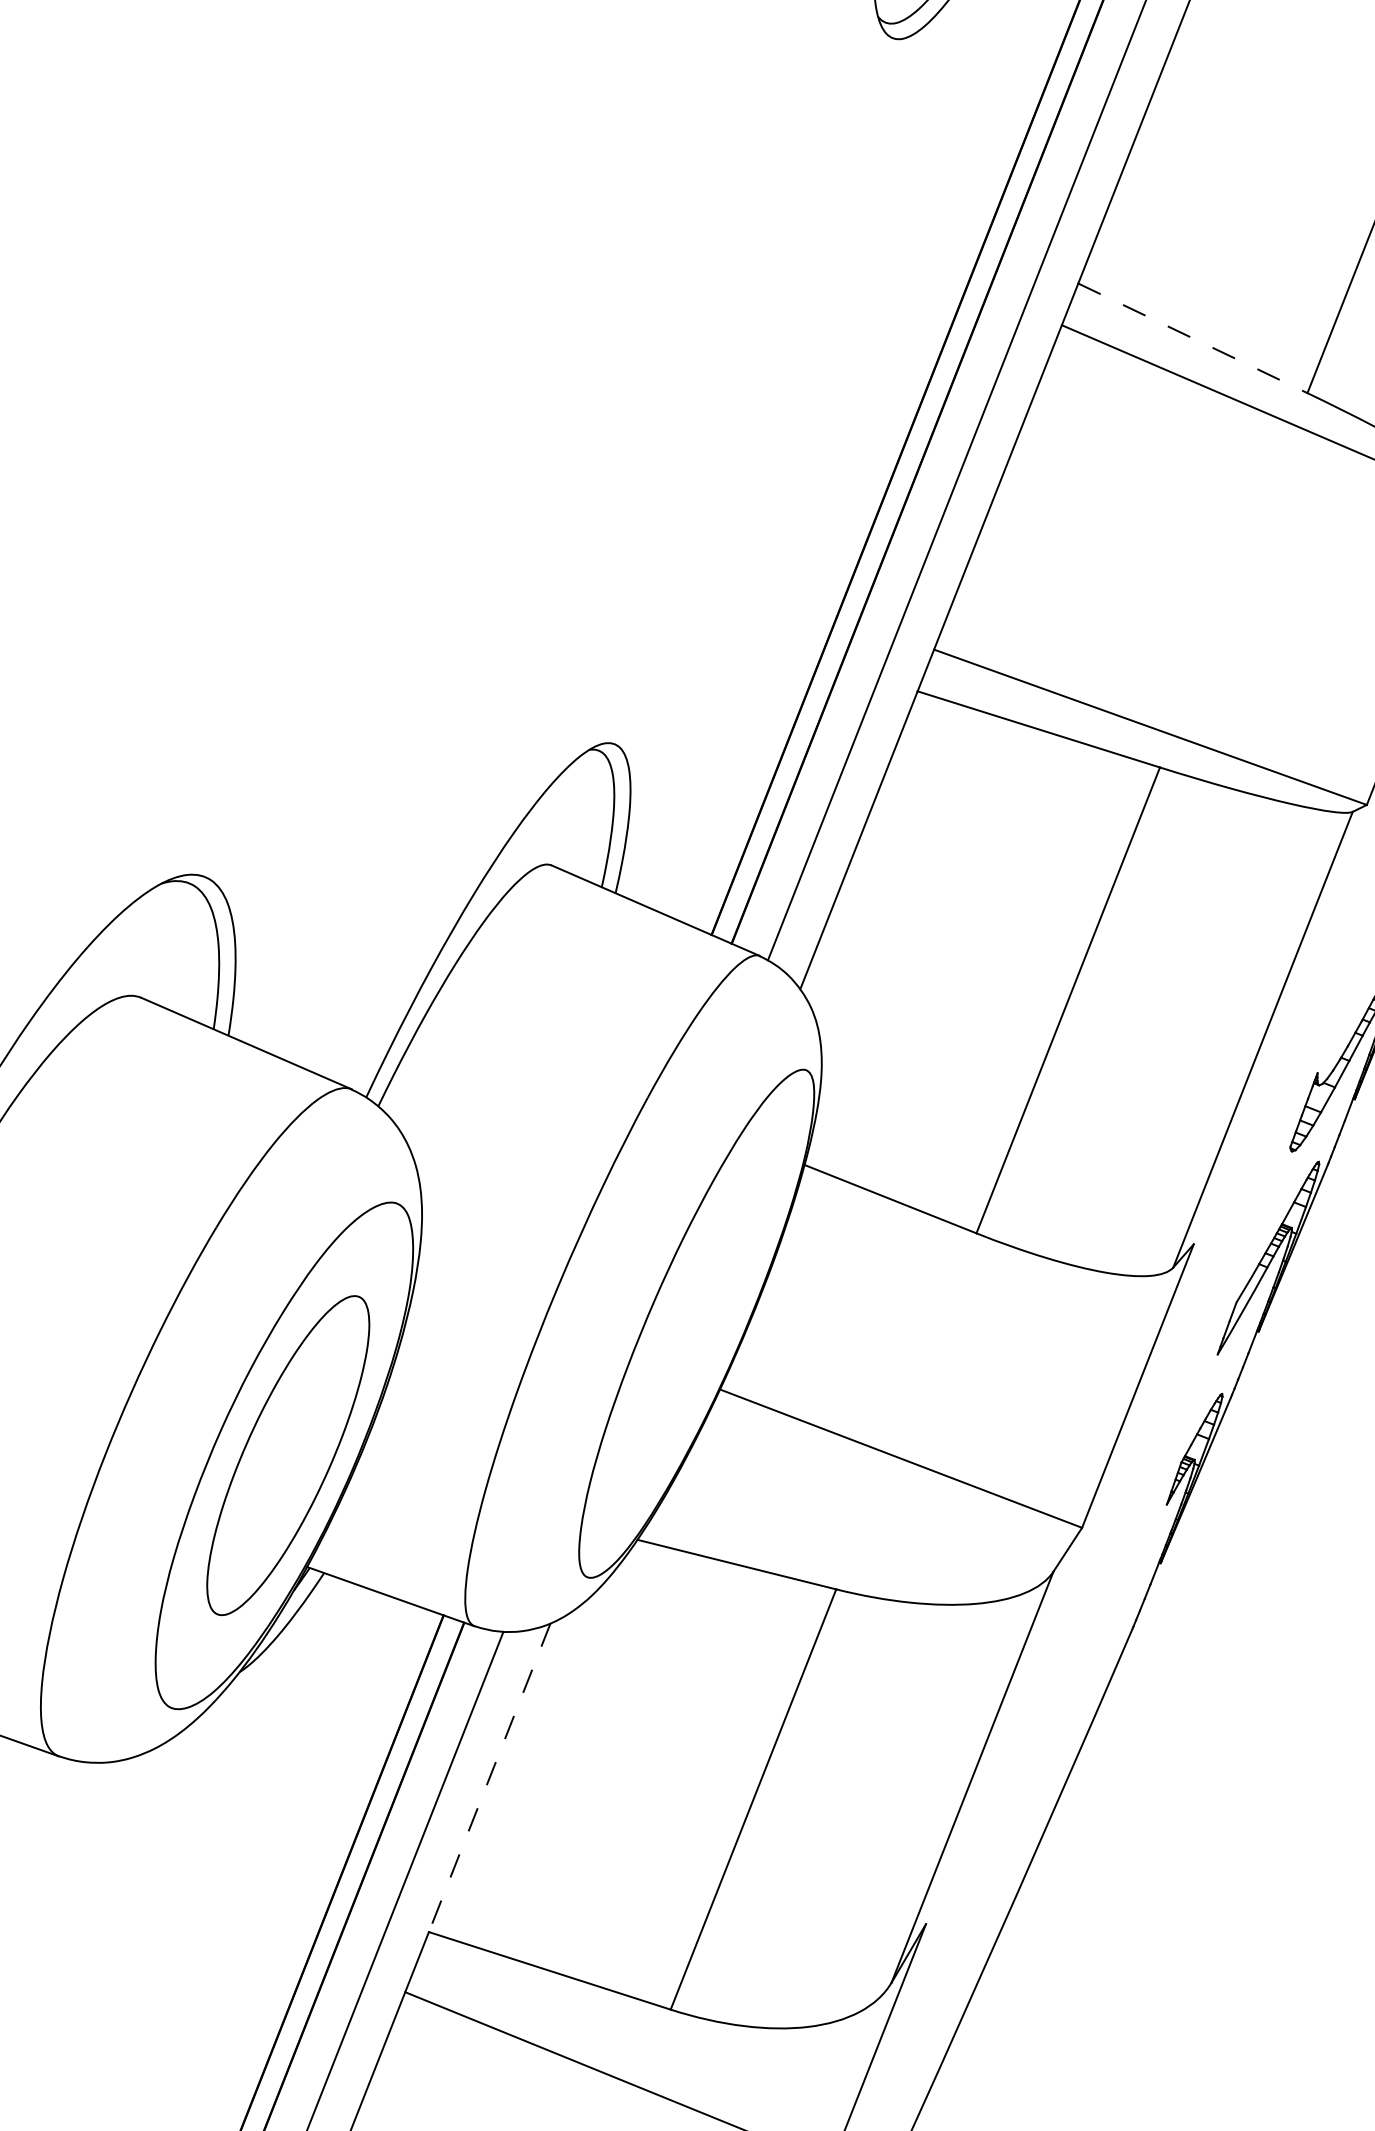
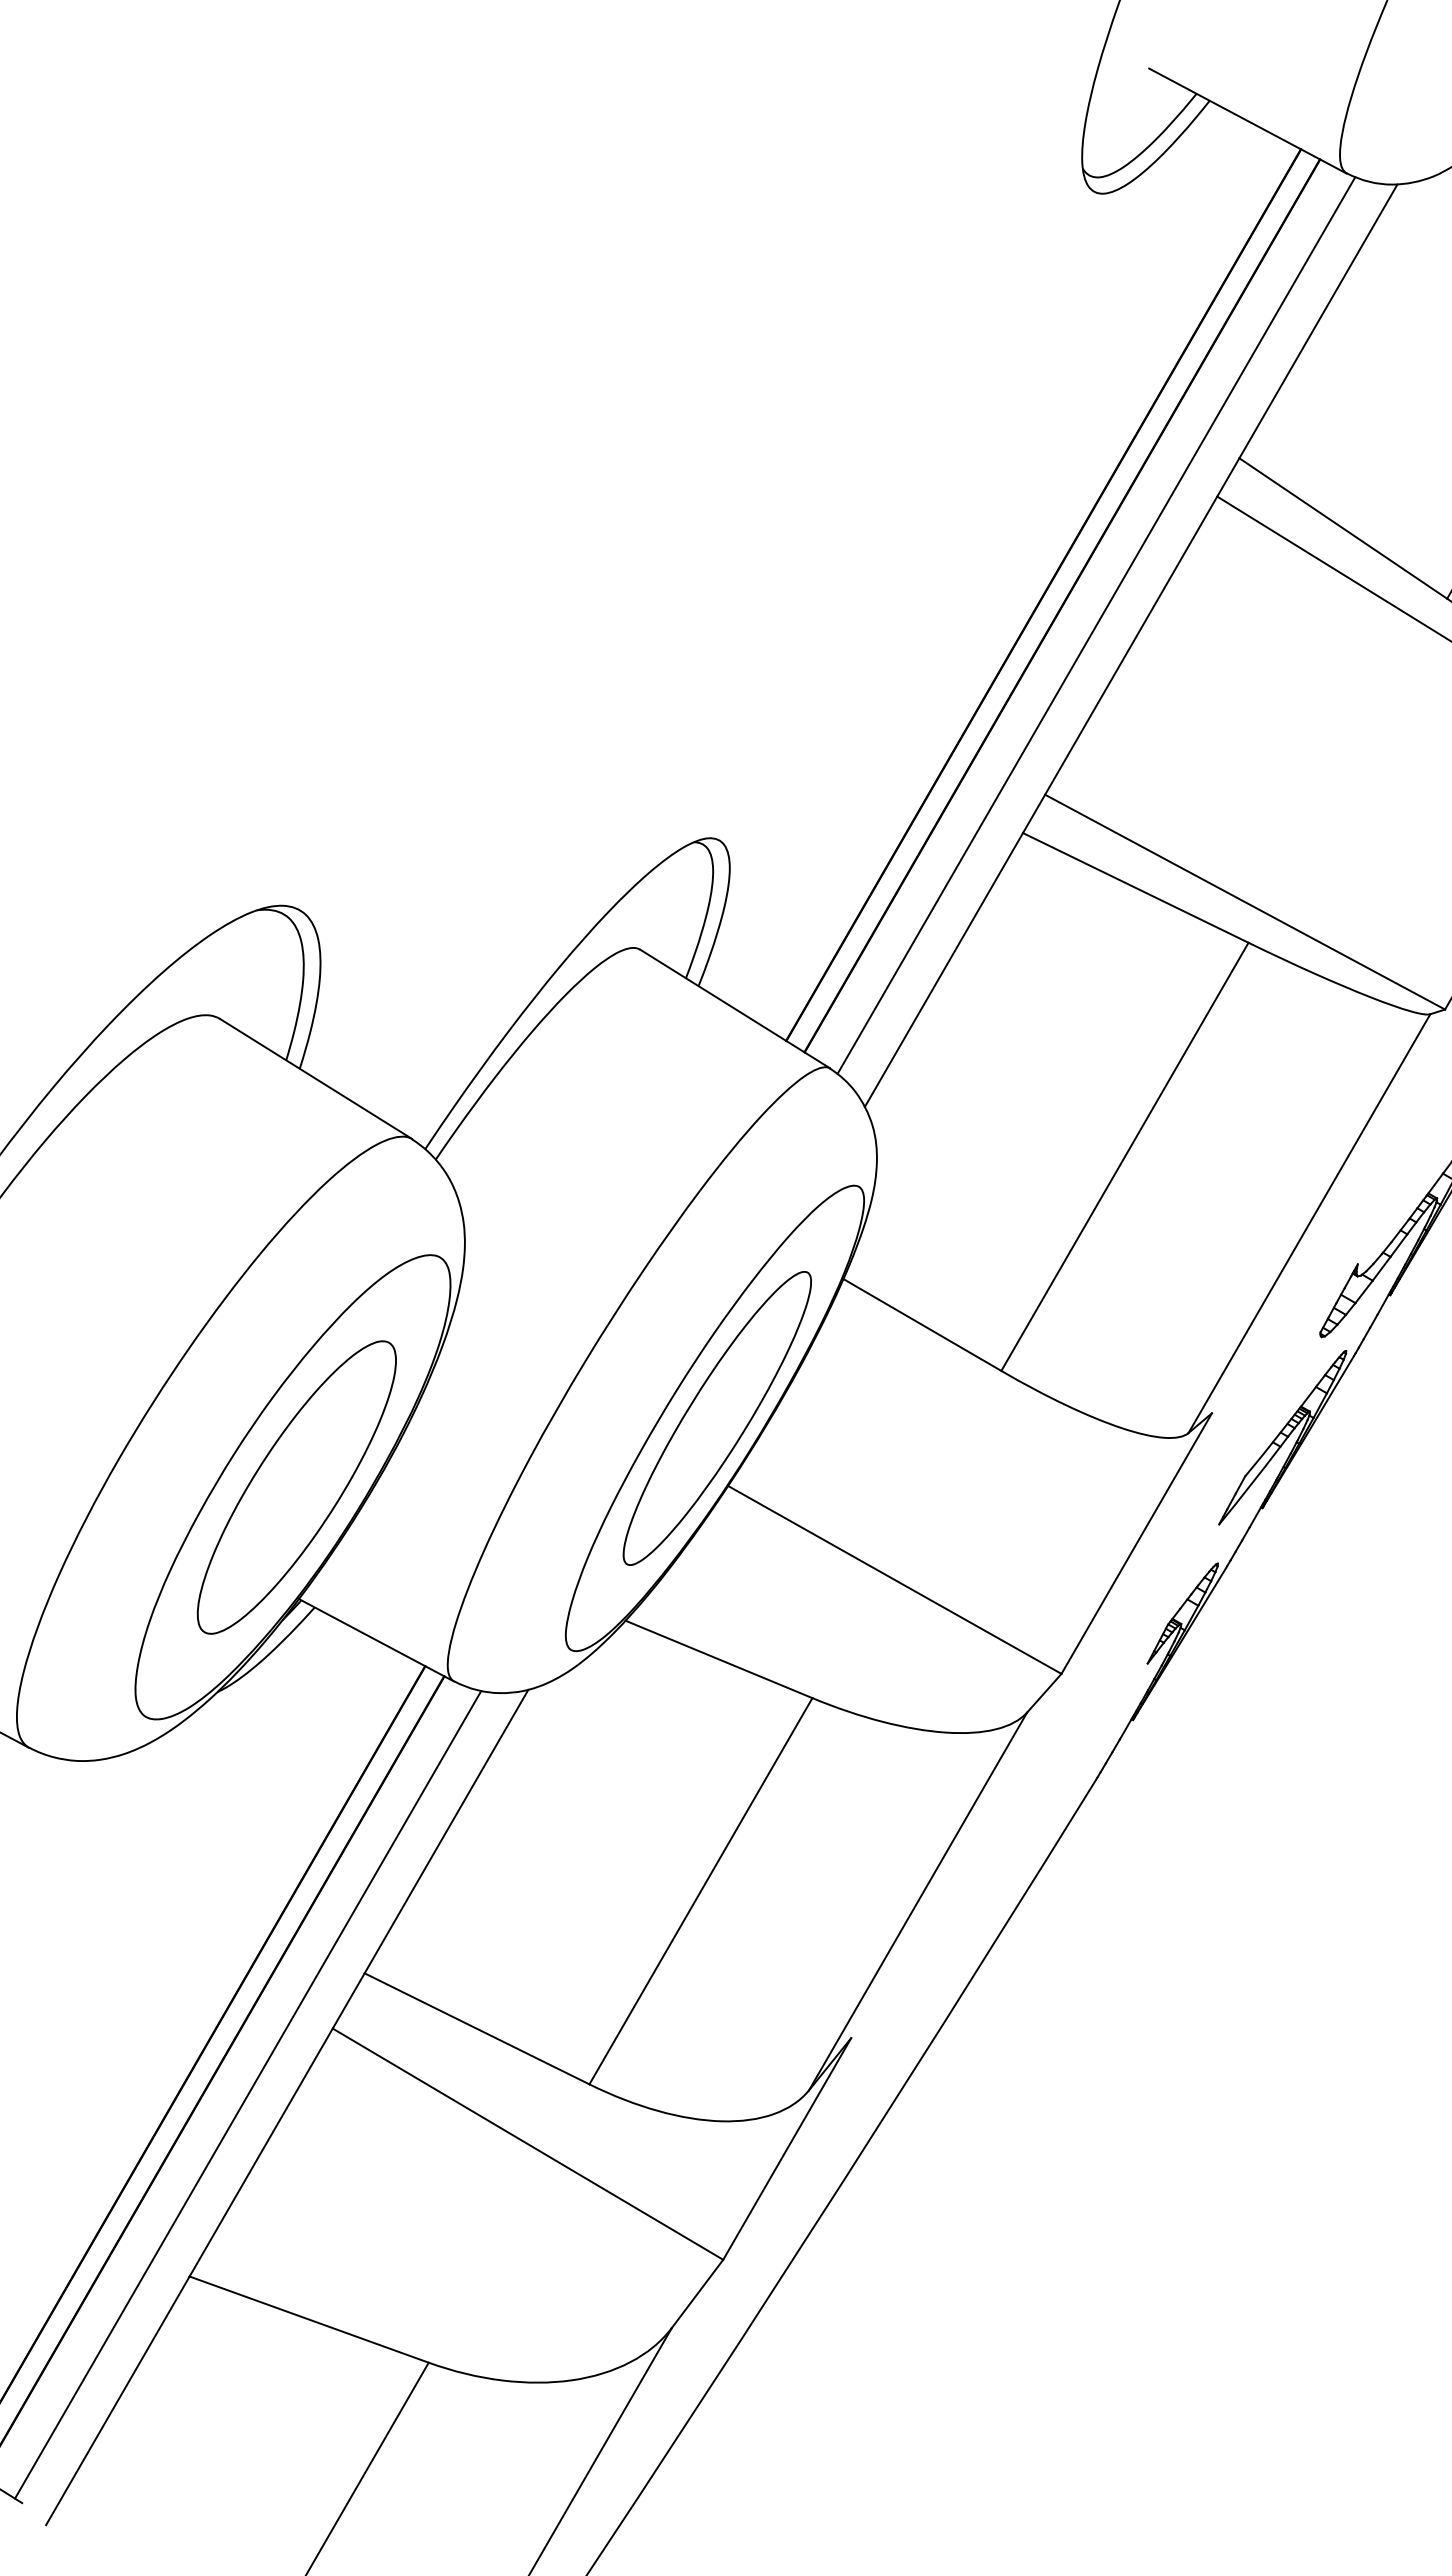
line: (1193, 338) -> (1343, 528), dashed -> solid
part: (698, 1323) -> (716, 1418), added
line: (489, 1777) -> (446, 1831), dashed -> solid

